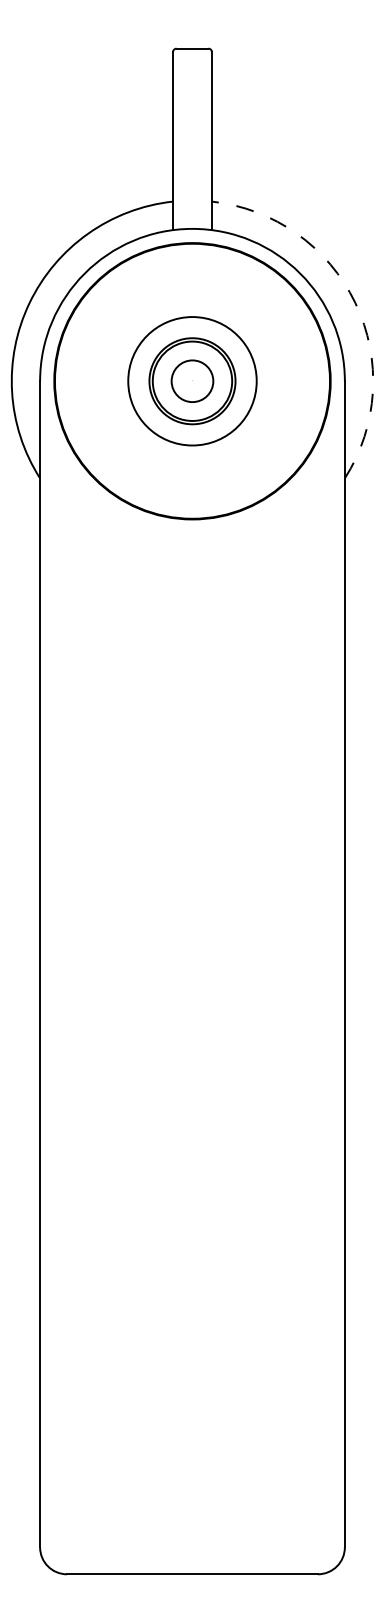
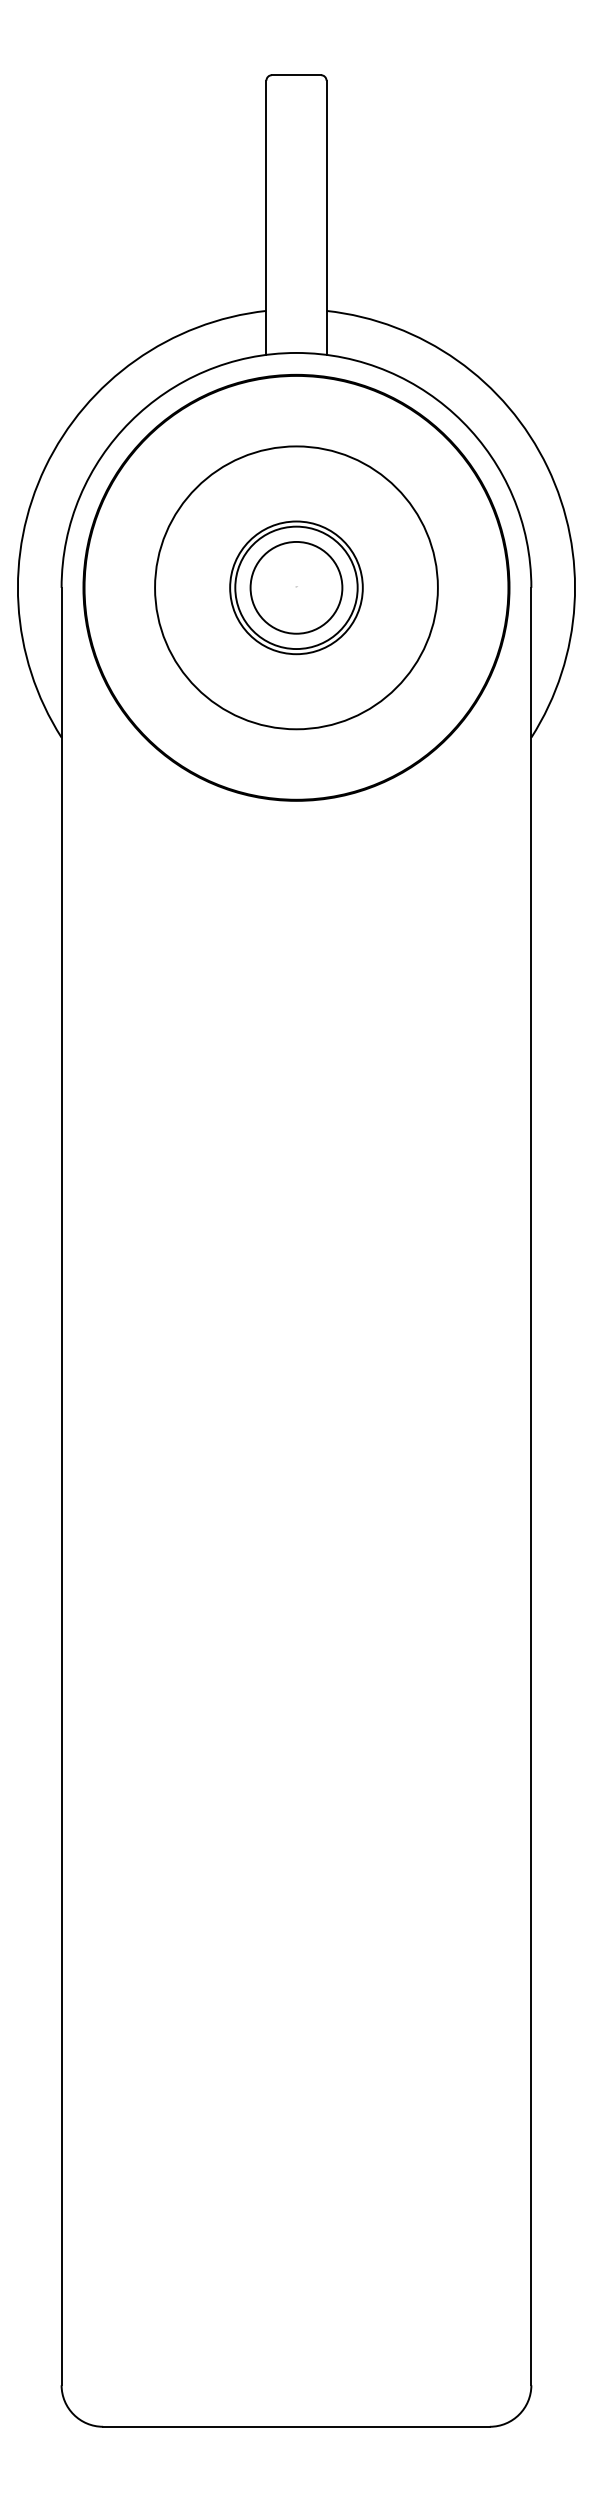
arc: (355, 303) -> (547, 467), dashed -> solid
circle: (192, 381) -> (296, 588), size x1.43
circle: (192, 381) -> (296, 588), size x1.43

